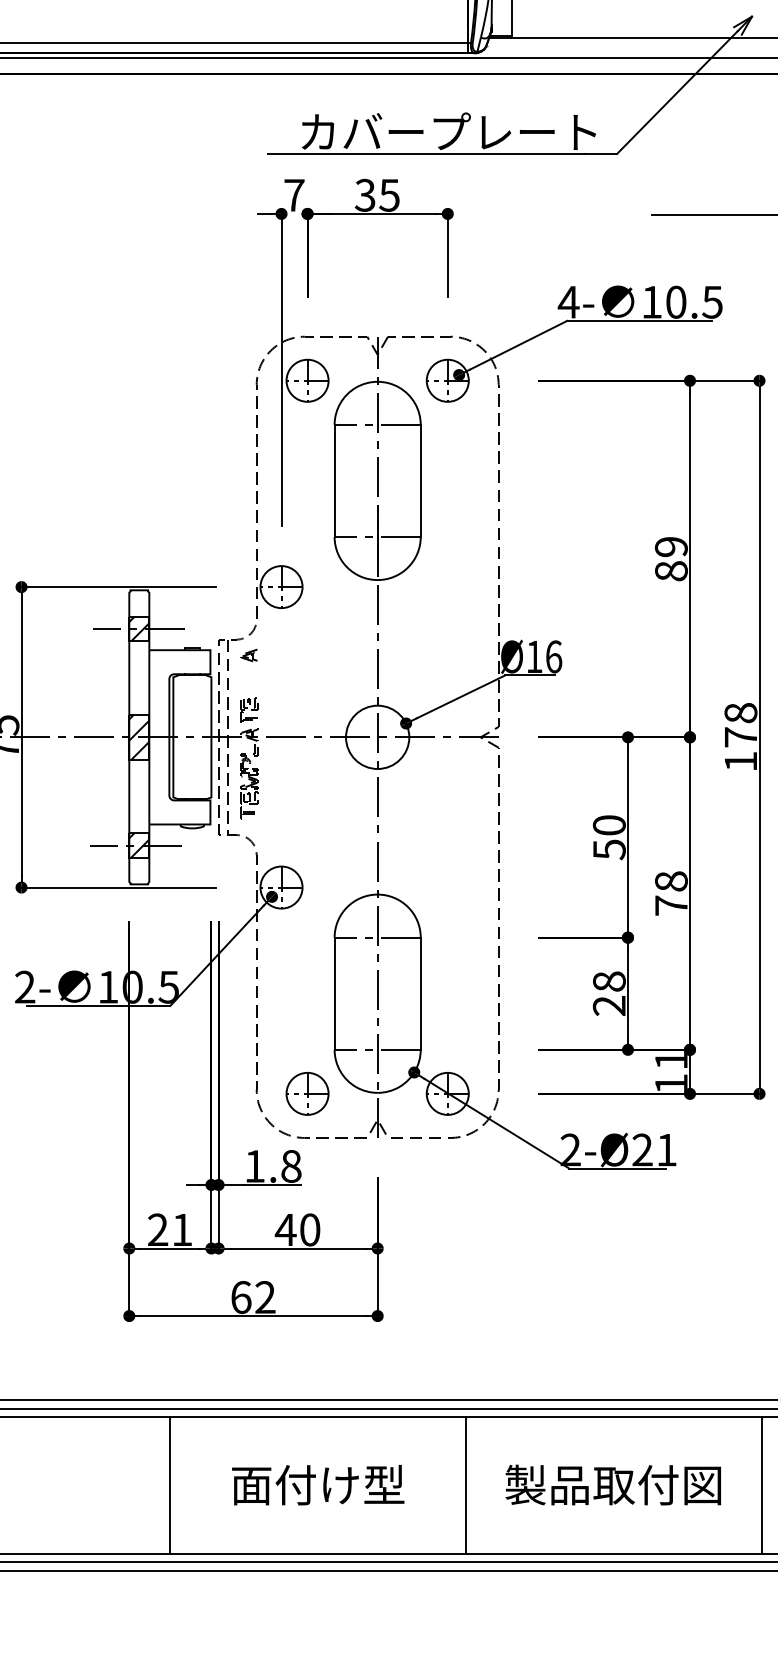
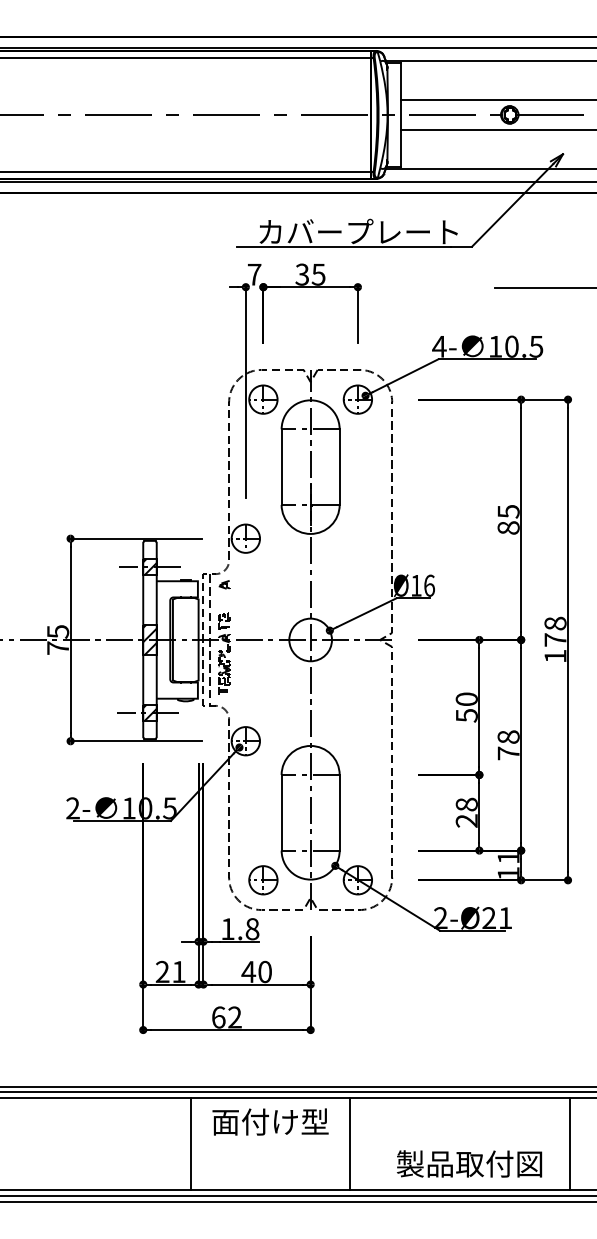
text: (671, 546) -> (508, 511), 89 -> 85
text: (318, 1484) -> (270, 1121), moved
text: (613, 1484) -> (469, 1163), moved
line: (169, 1485) -> (190, 1144), moved
line: (466, 1485) -> (350, 1144), moved

